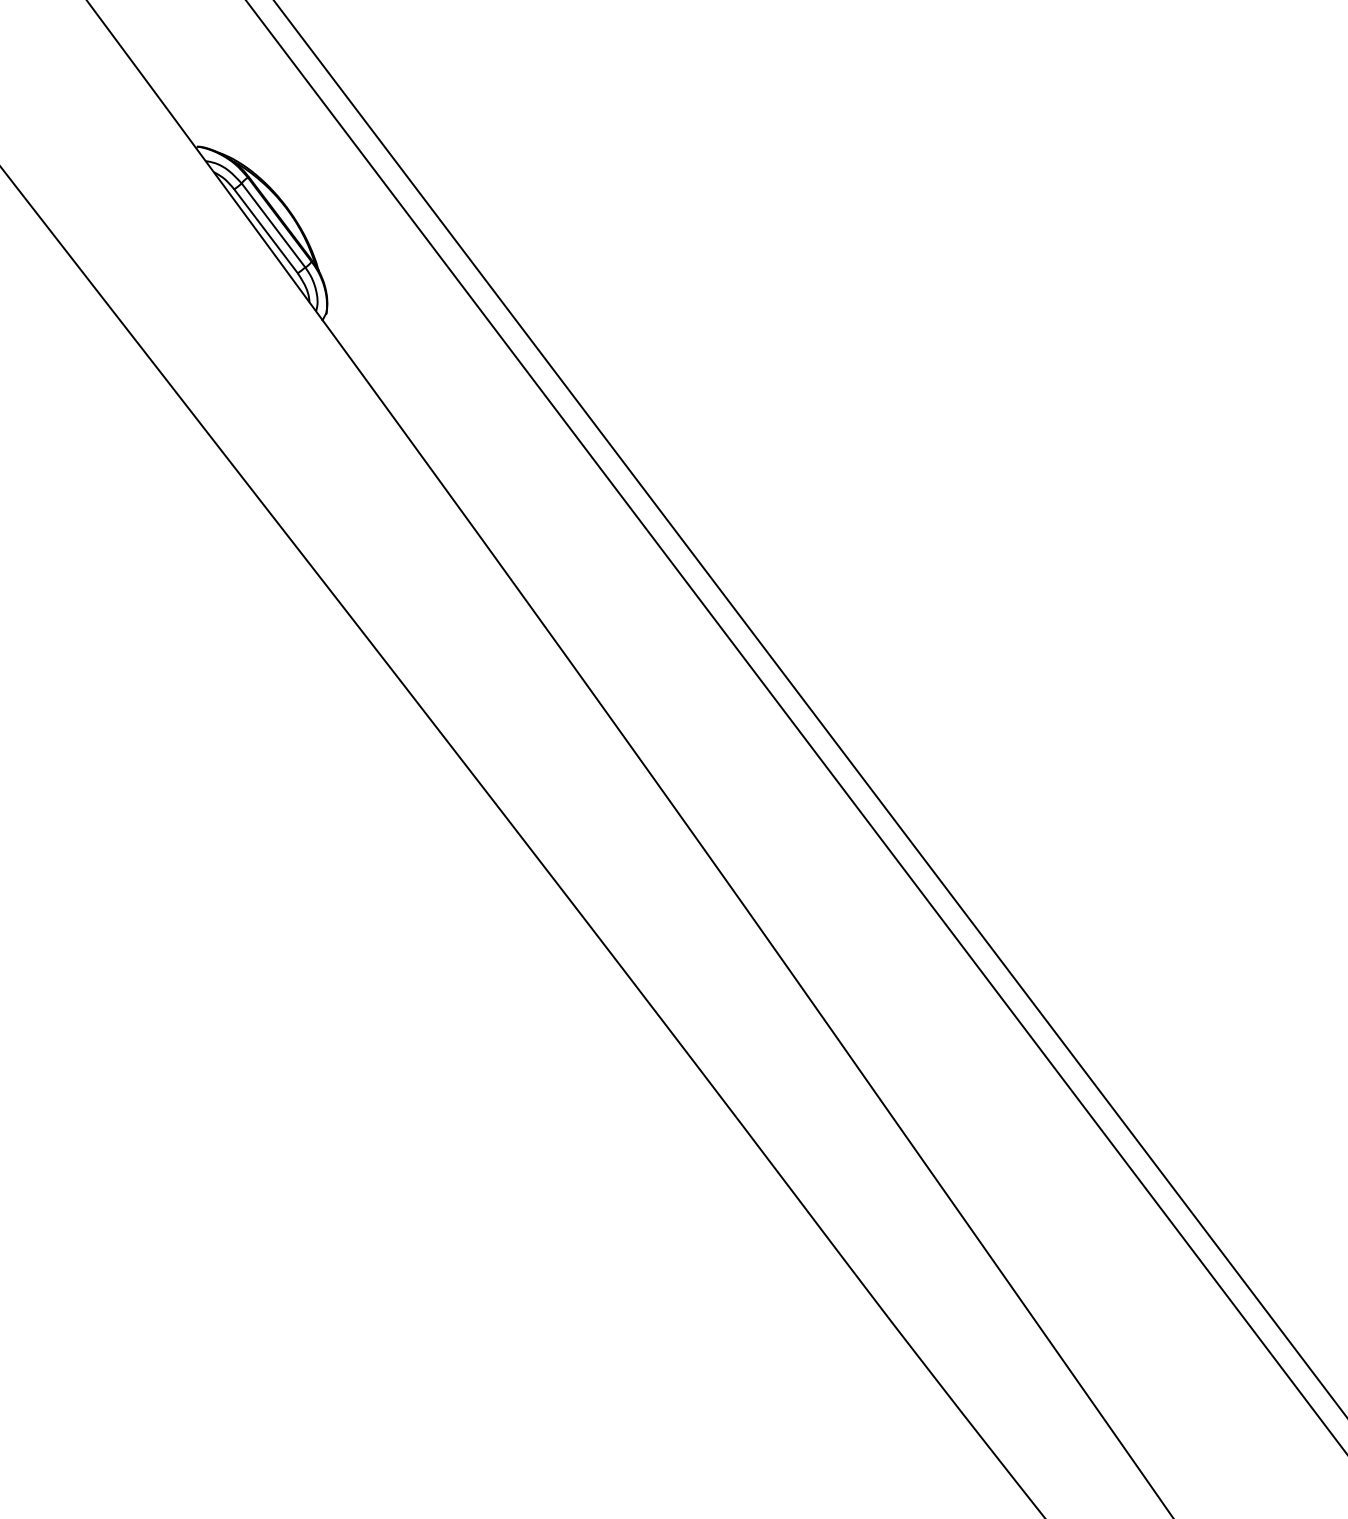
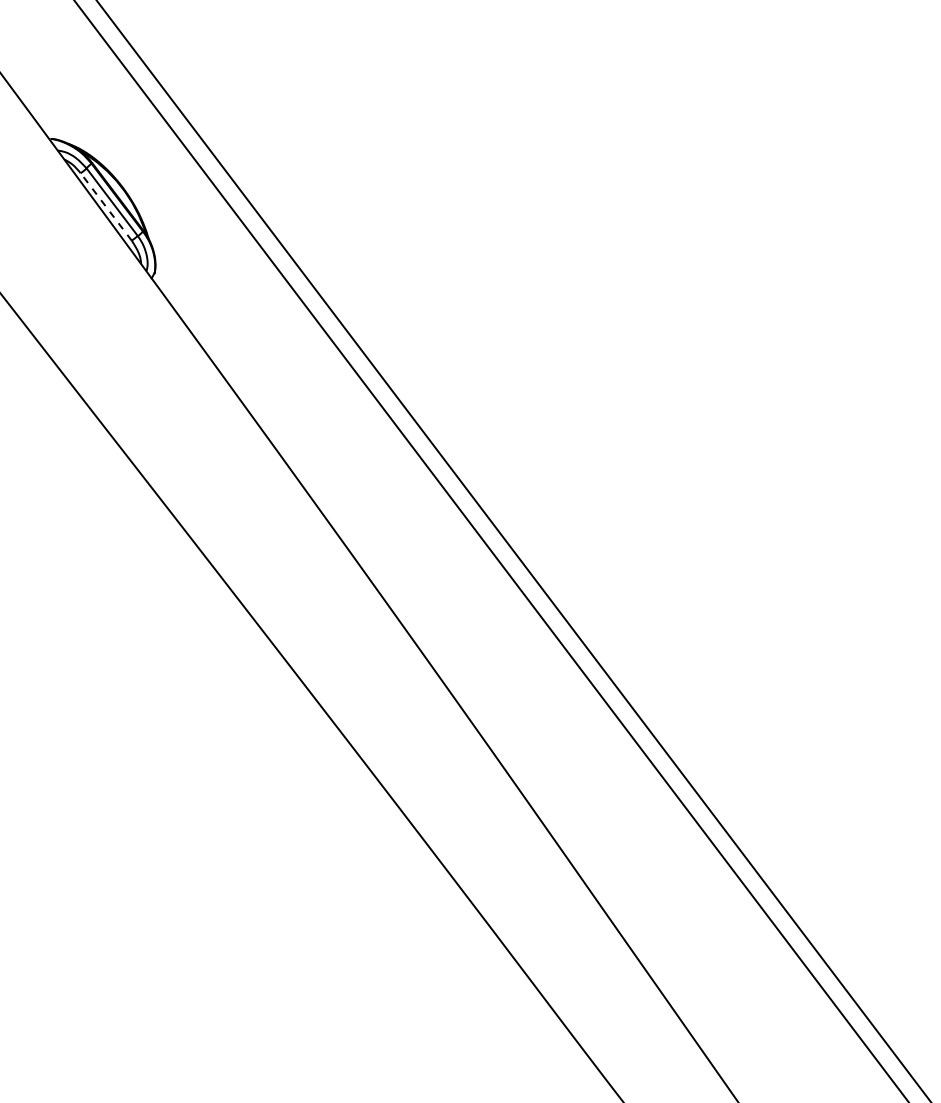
line: (266, 231) -> (106, 207), solid -> dashed

